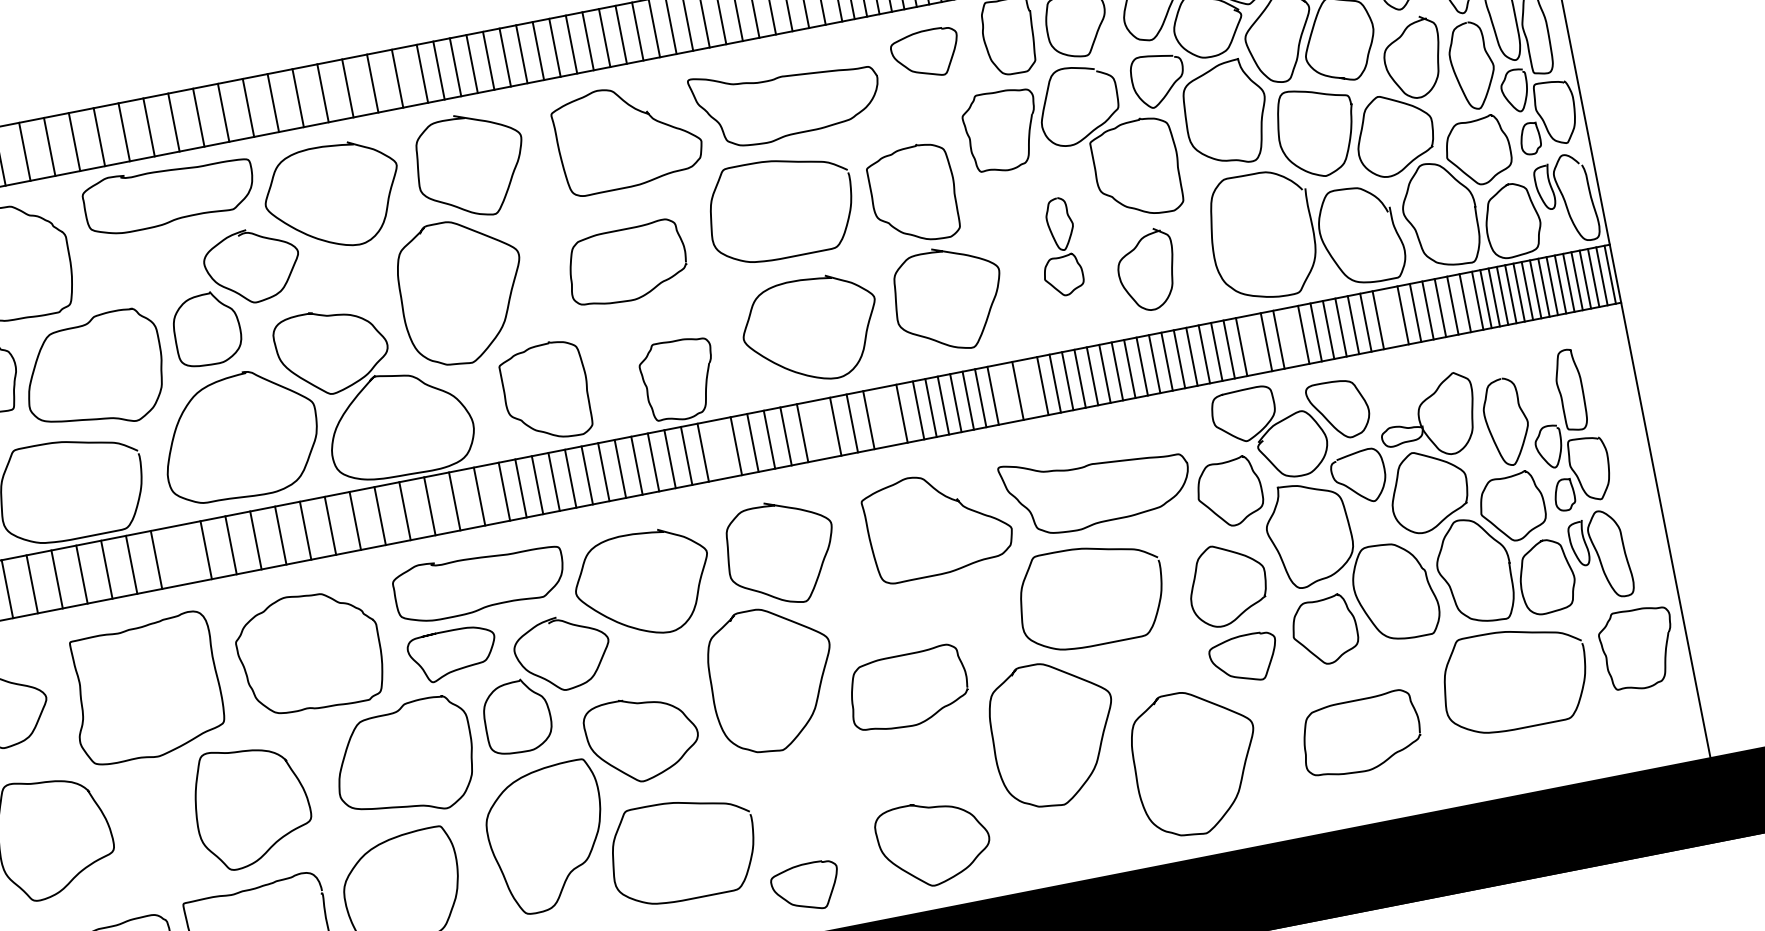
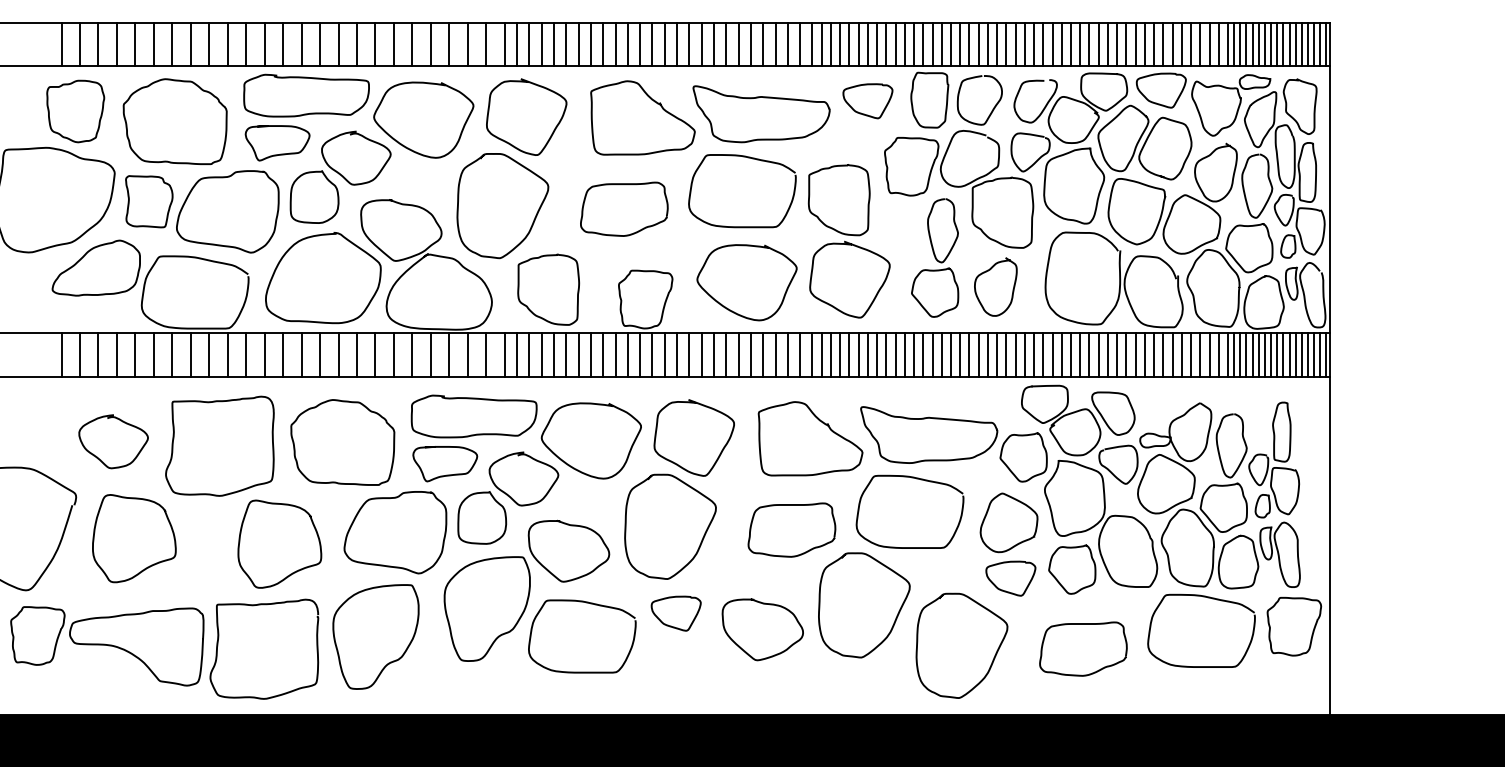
part: (1058, 246) -> (935, 257), size x1.67
curve: (149, 279) -> (280, 153), added
line: (1390, 317) -> (1163, 354), added
line: (1291, 336) -> (1089, 354), added
line: (1253, 343) -> (1061, 354), added
line: (1030, 387) -> (895, 354), added
line: (1005, 392) -> (877, 354), added
line: (884, 416) -> (787, 354), added
line: (818, 429) -> (738, 354), added
line: (719, 448) -> (664, 354), added
line: (181, 554) -> (264, 354), added
curve: (901, 656) -> (791, 505), moved
curve: (926, 809) -> (762, 604), moved
curve: (803, 904) -> (671, 625), moved

